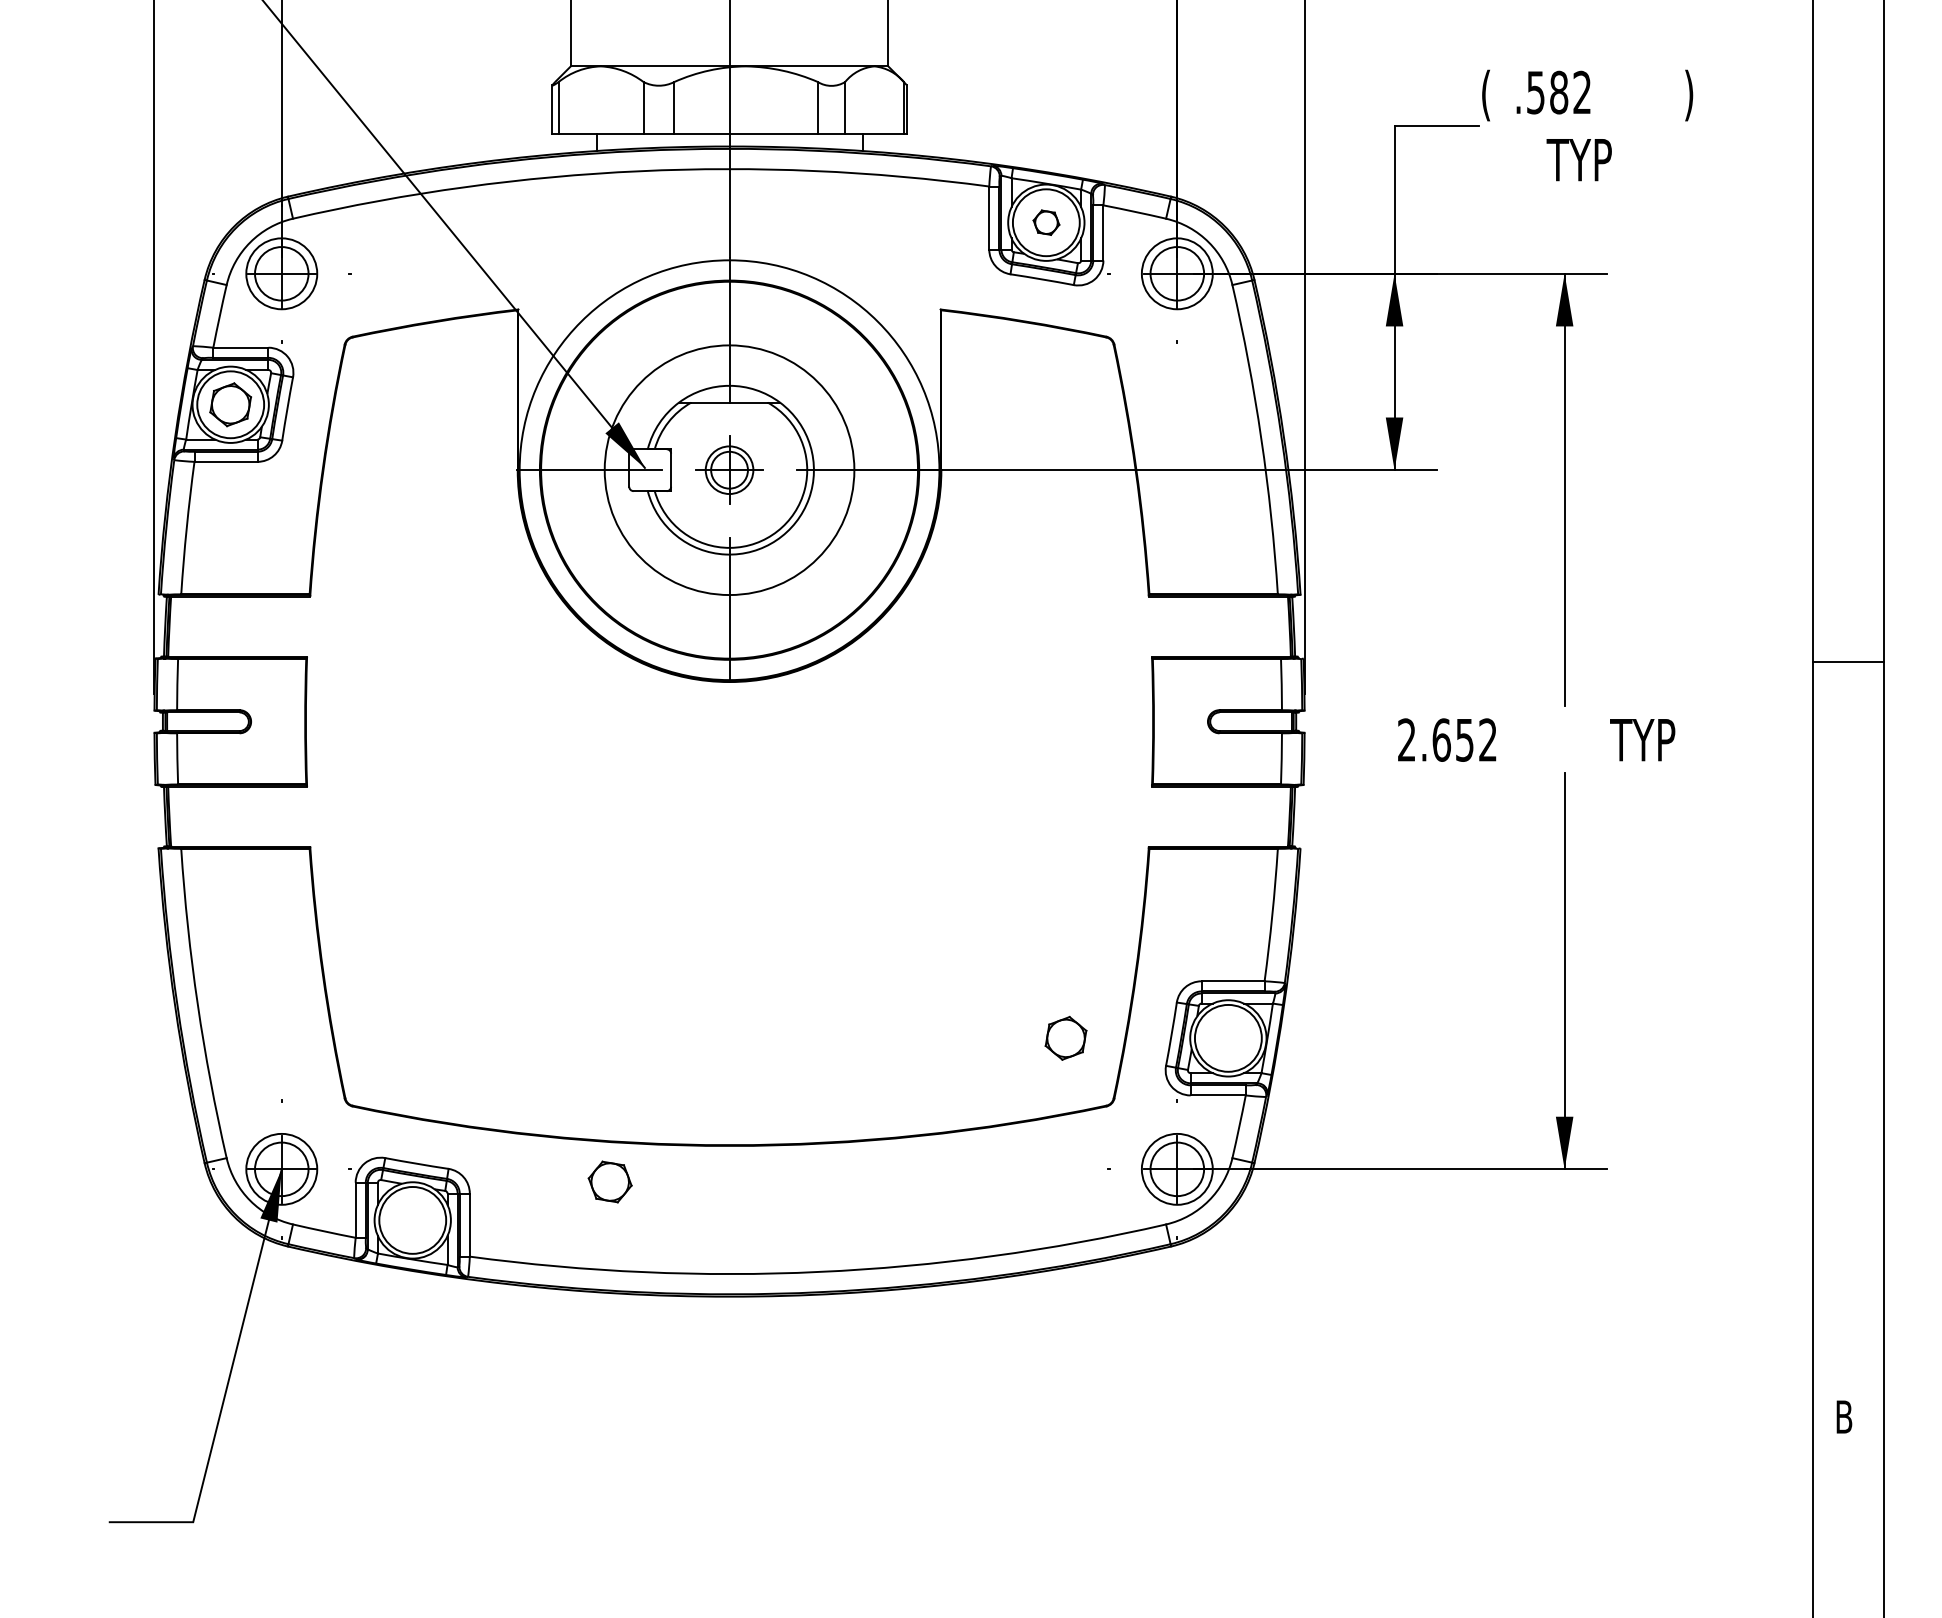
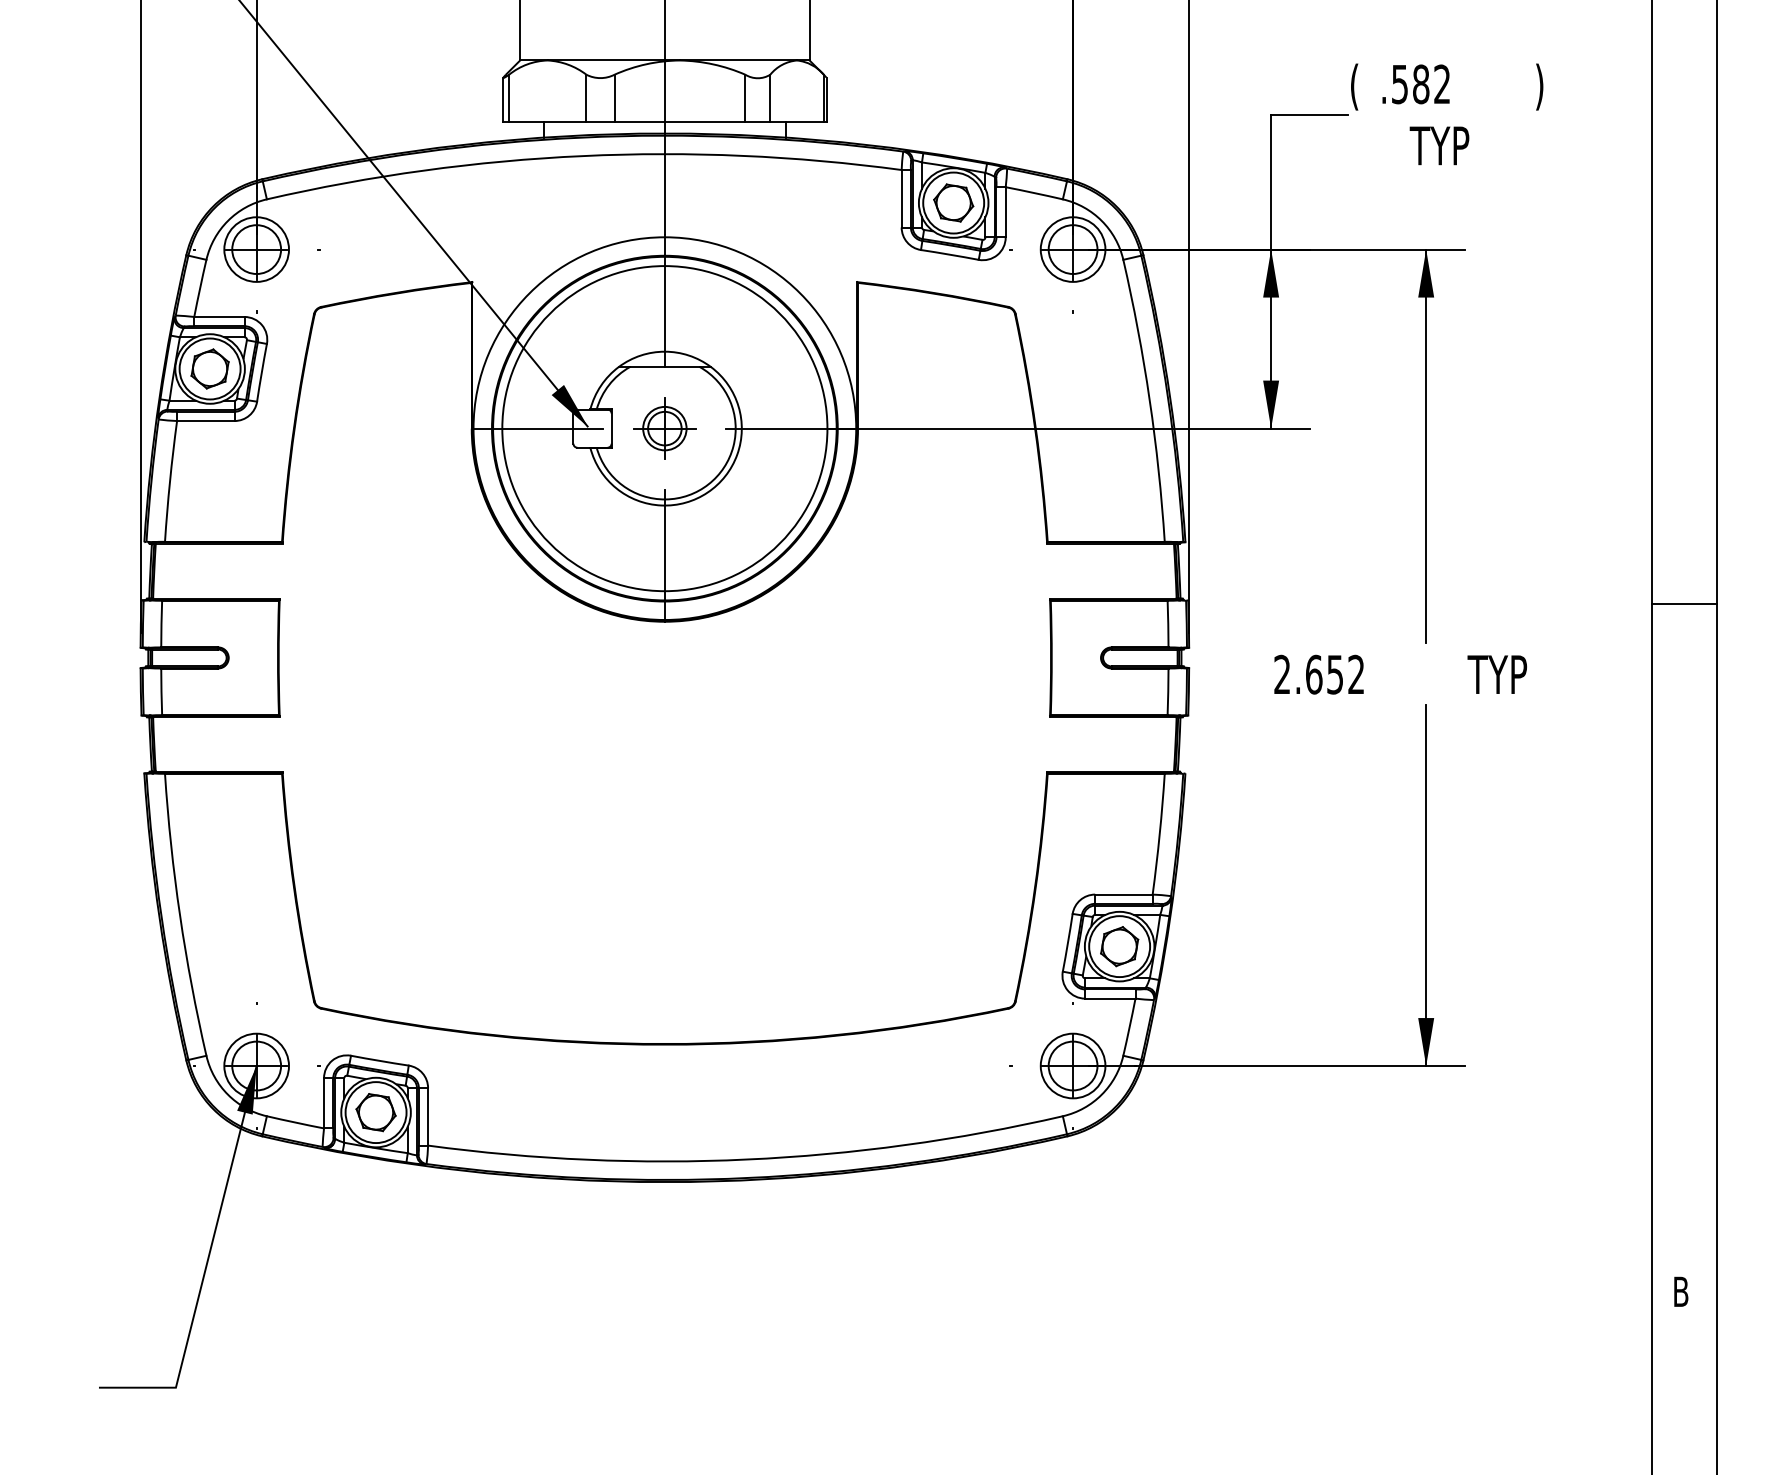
part: (1046, 222) -> (953, 202), size x1.67
circle: (729, 470) -> (664, 428), size x1.43
part: (1065, 1038) -> (1119, 946), moved
part: (609, 1181) -> (375, 1112), moved

